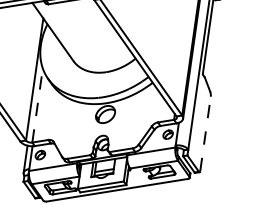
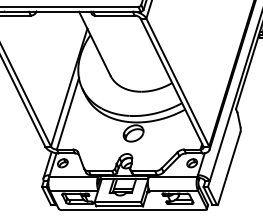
line: (38, 105) -> (68, 113), dashed -> solid
line: (205, 133) -> (229, 168), dashed -> solid

